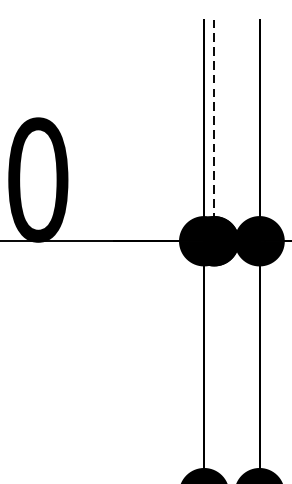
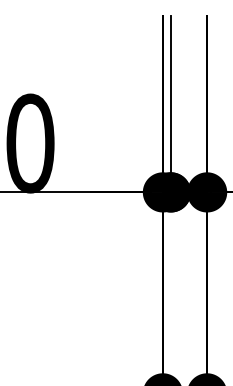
line: (213, 131) -> (170, 104), dashed -> solid

